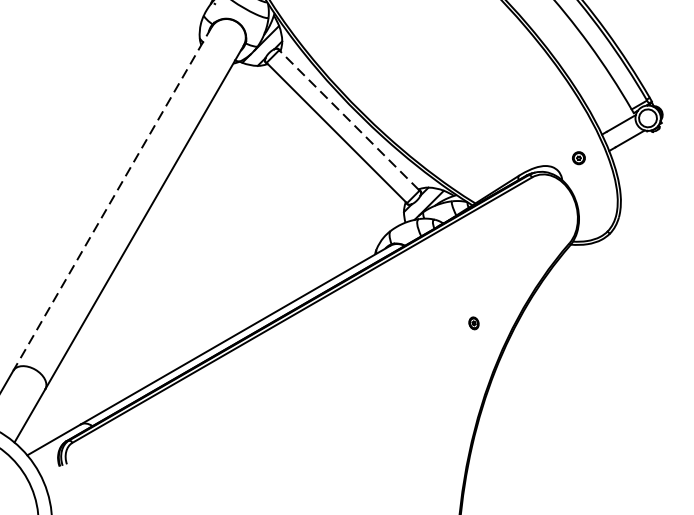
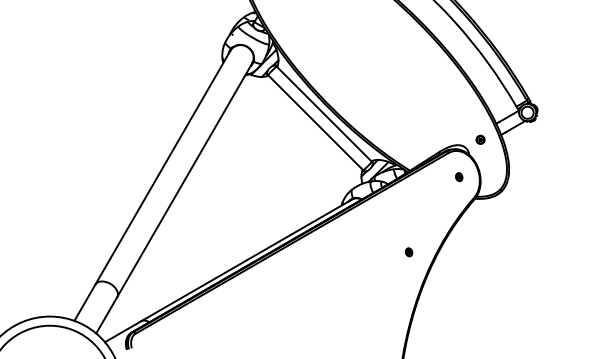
line: (349, 120) -> (324, 114), dashed -> solid
line: (111, 198) -> (162, 167), dashed -> solid
part: (548, 213) -> (459, 177), added

